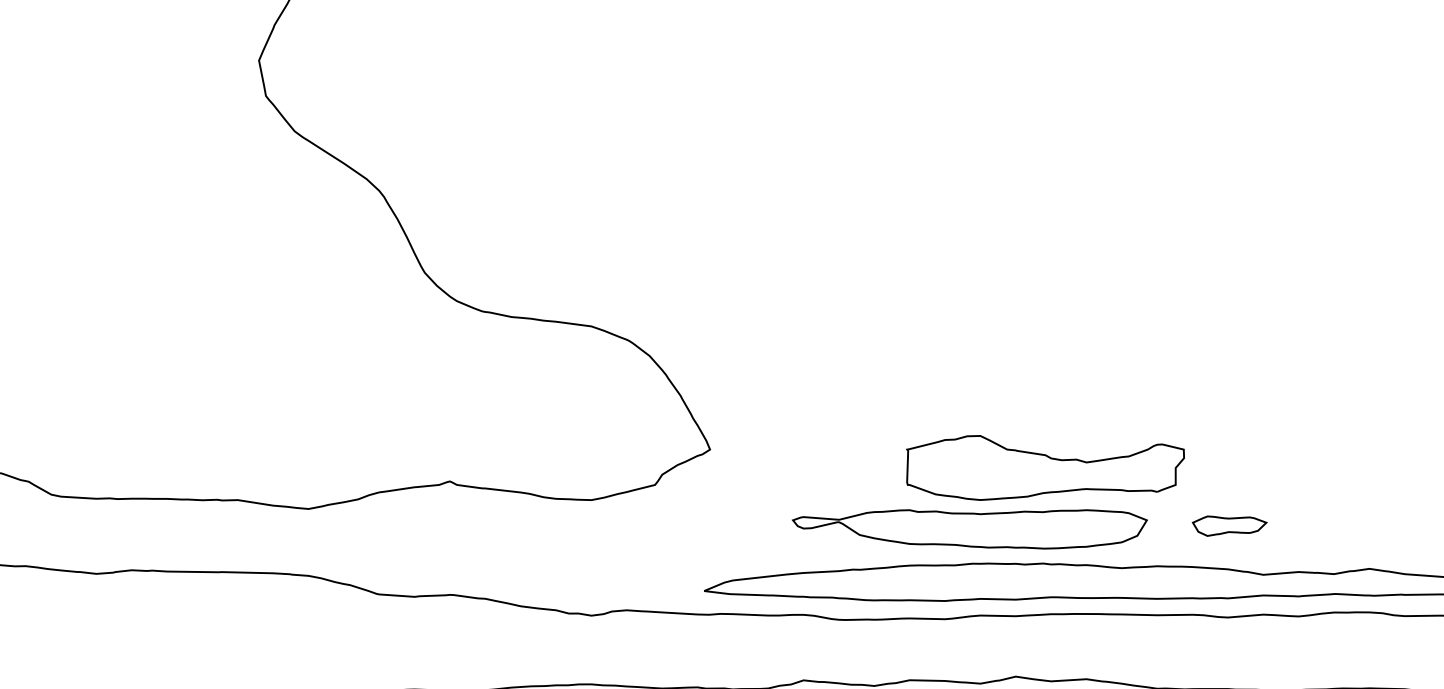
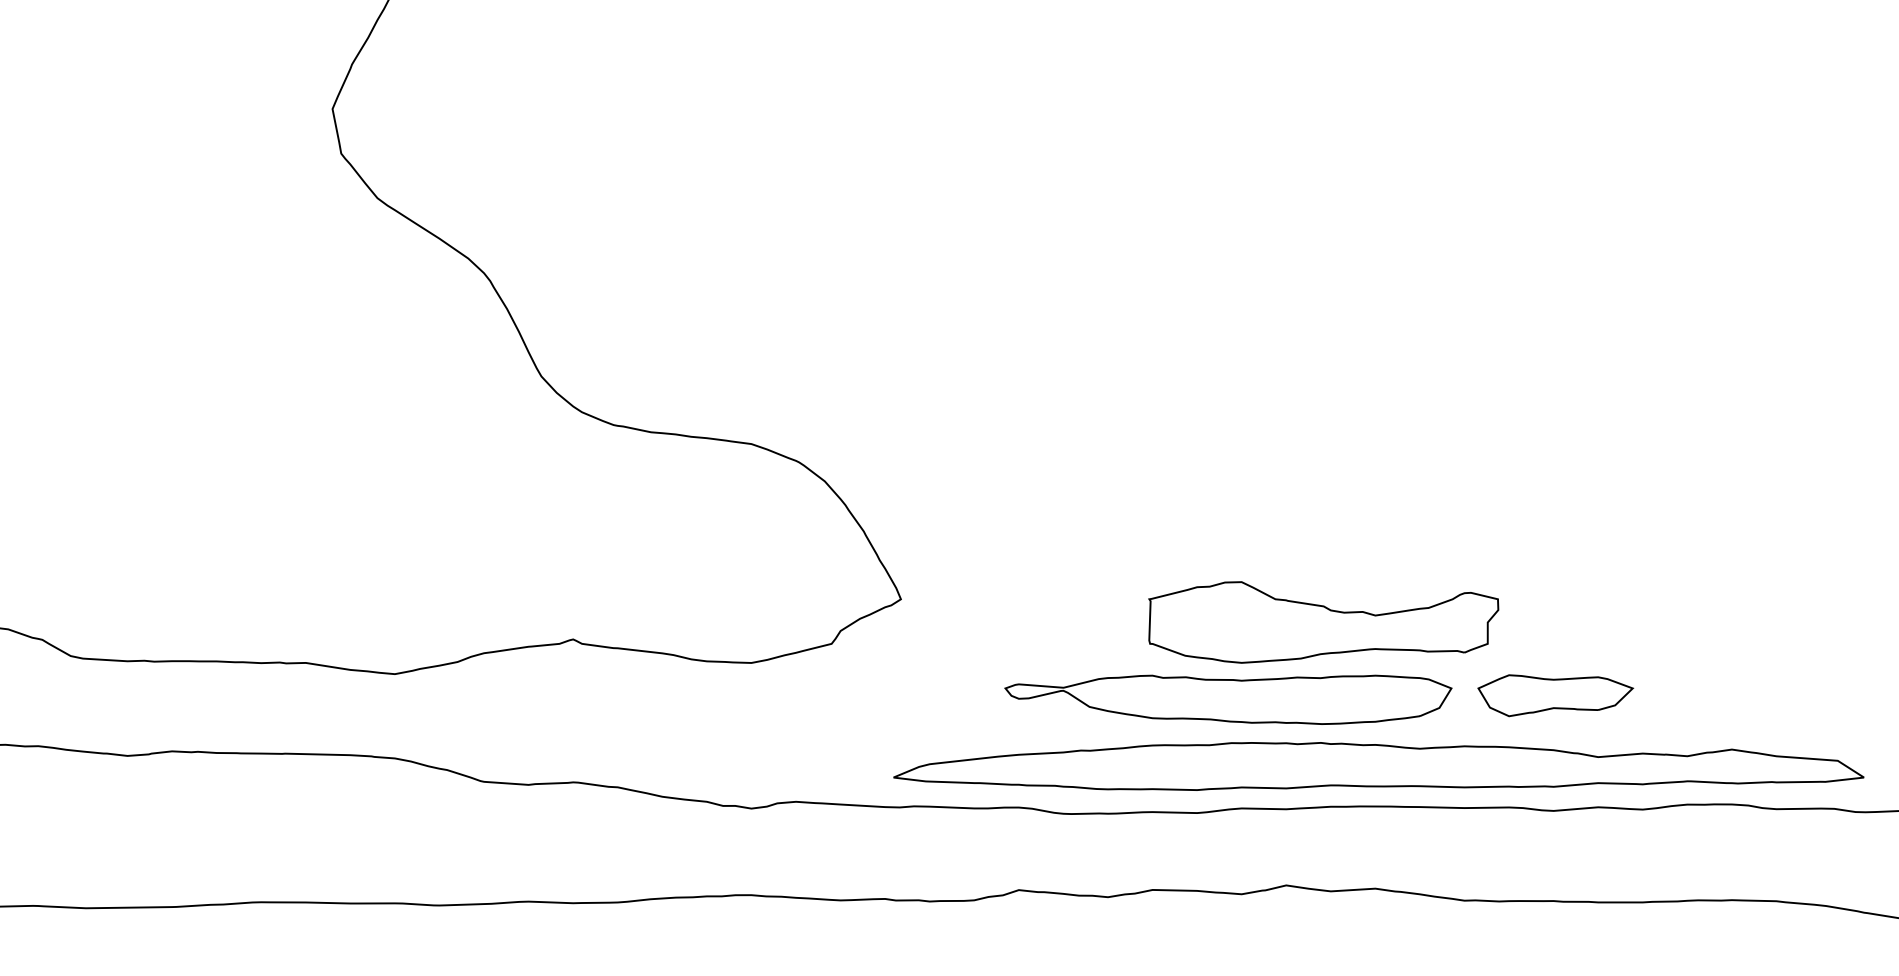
part: (1229, 525) -> (1555, 695), size x1.67

